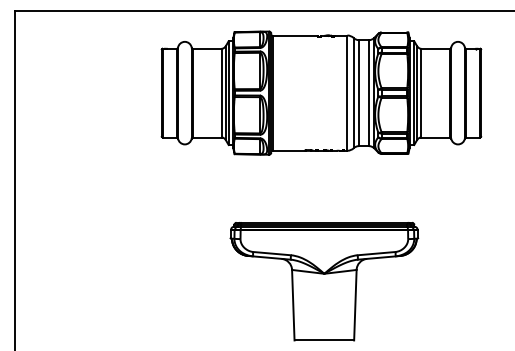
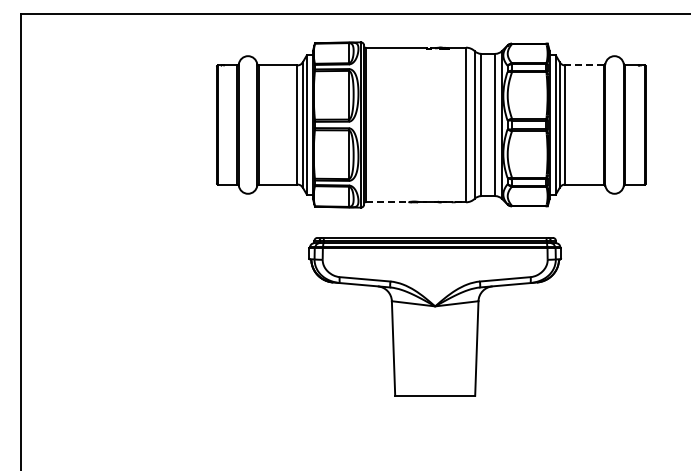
line: (435, 48) -> (584, 65), solid -> dashed
line: (289, 150) -> (388, 202), solid -> dashed
part: (323, 281) -> (434, 316), moved

